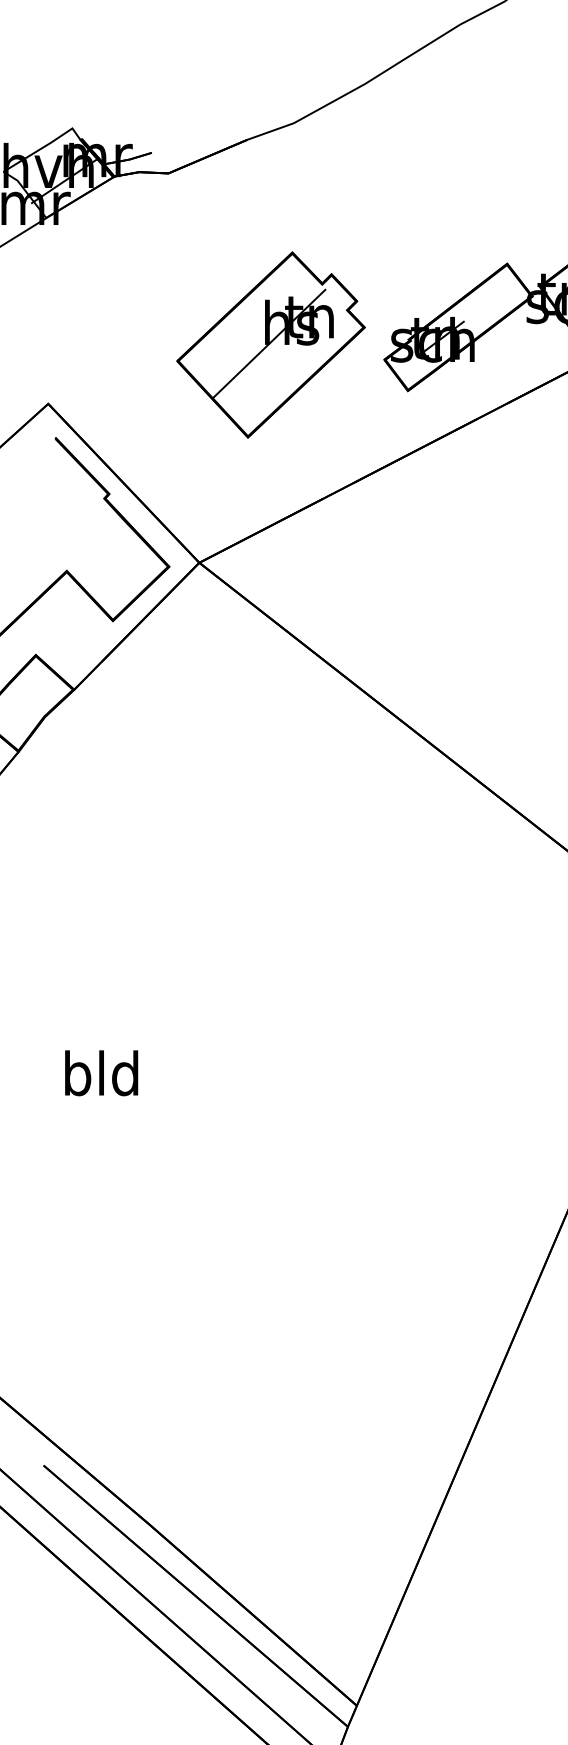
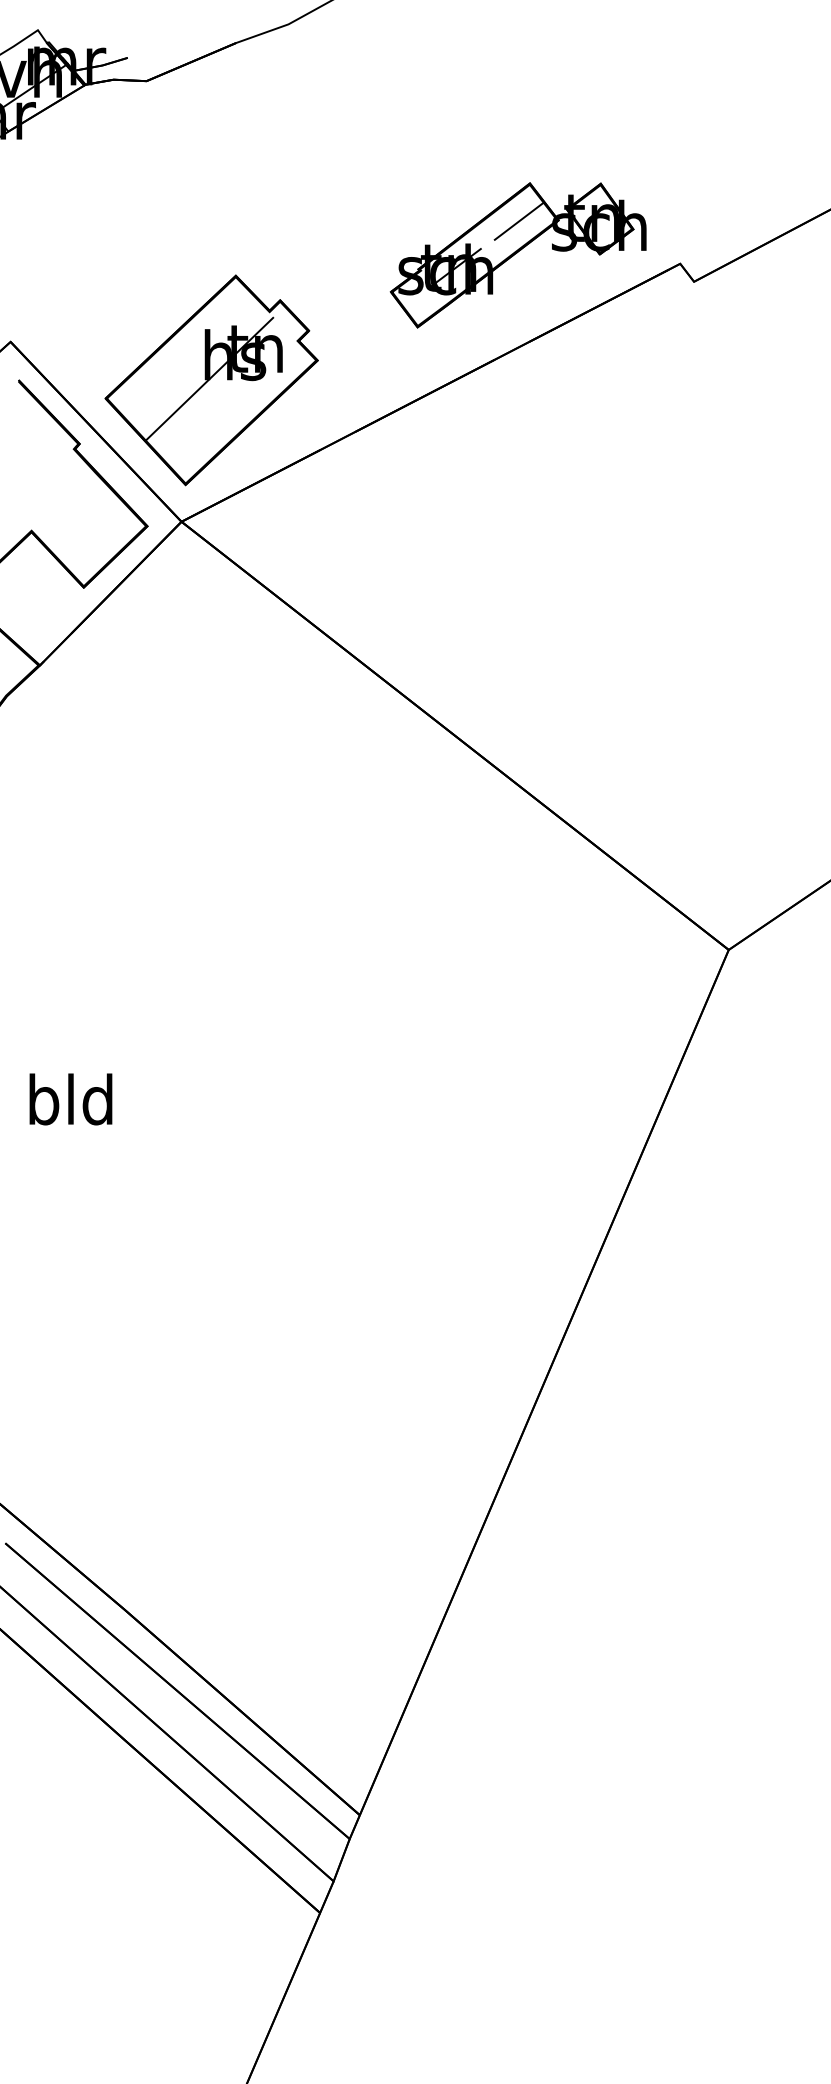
line: (497, 296) -> (518, 220), added
part: (270, 345) -> (211, 380), moved

